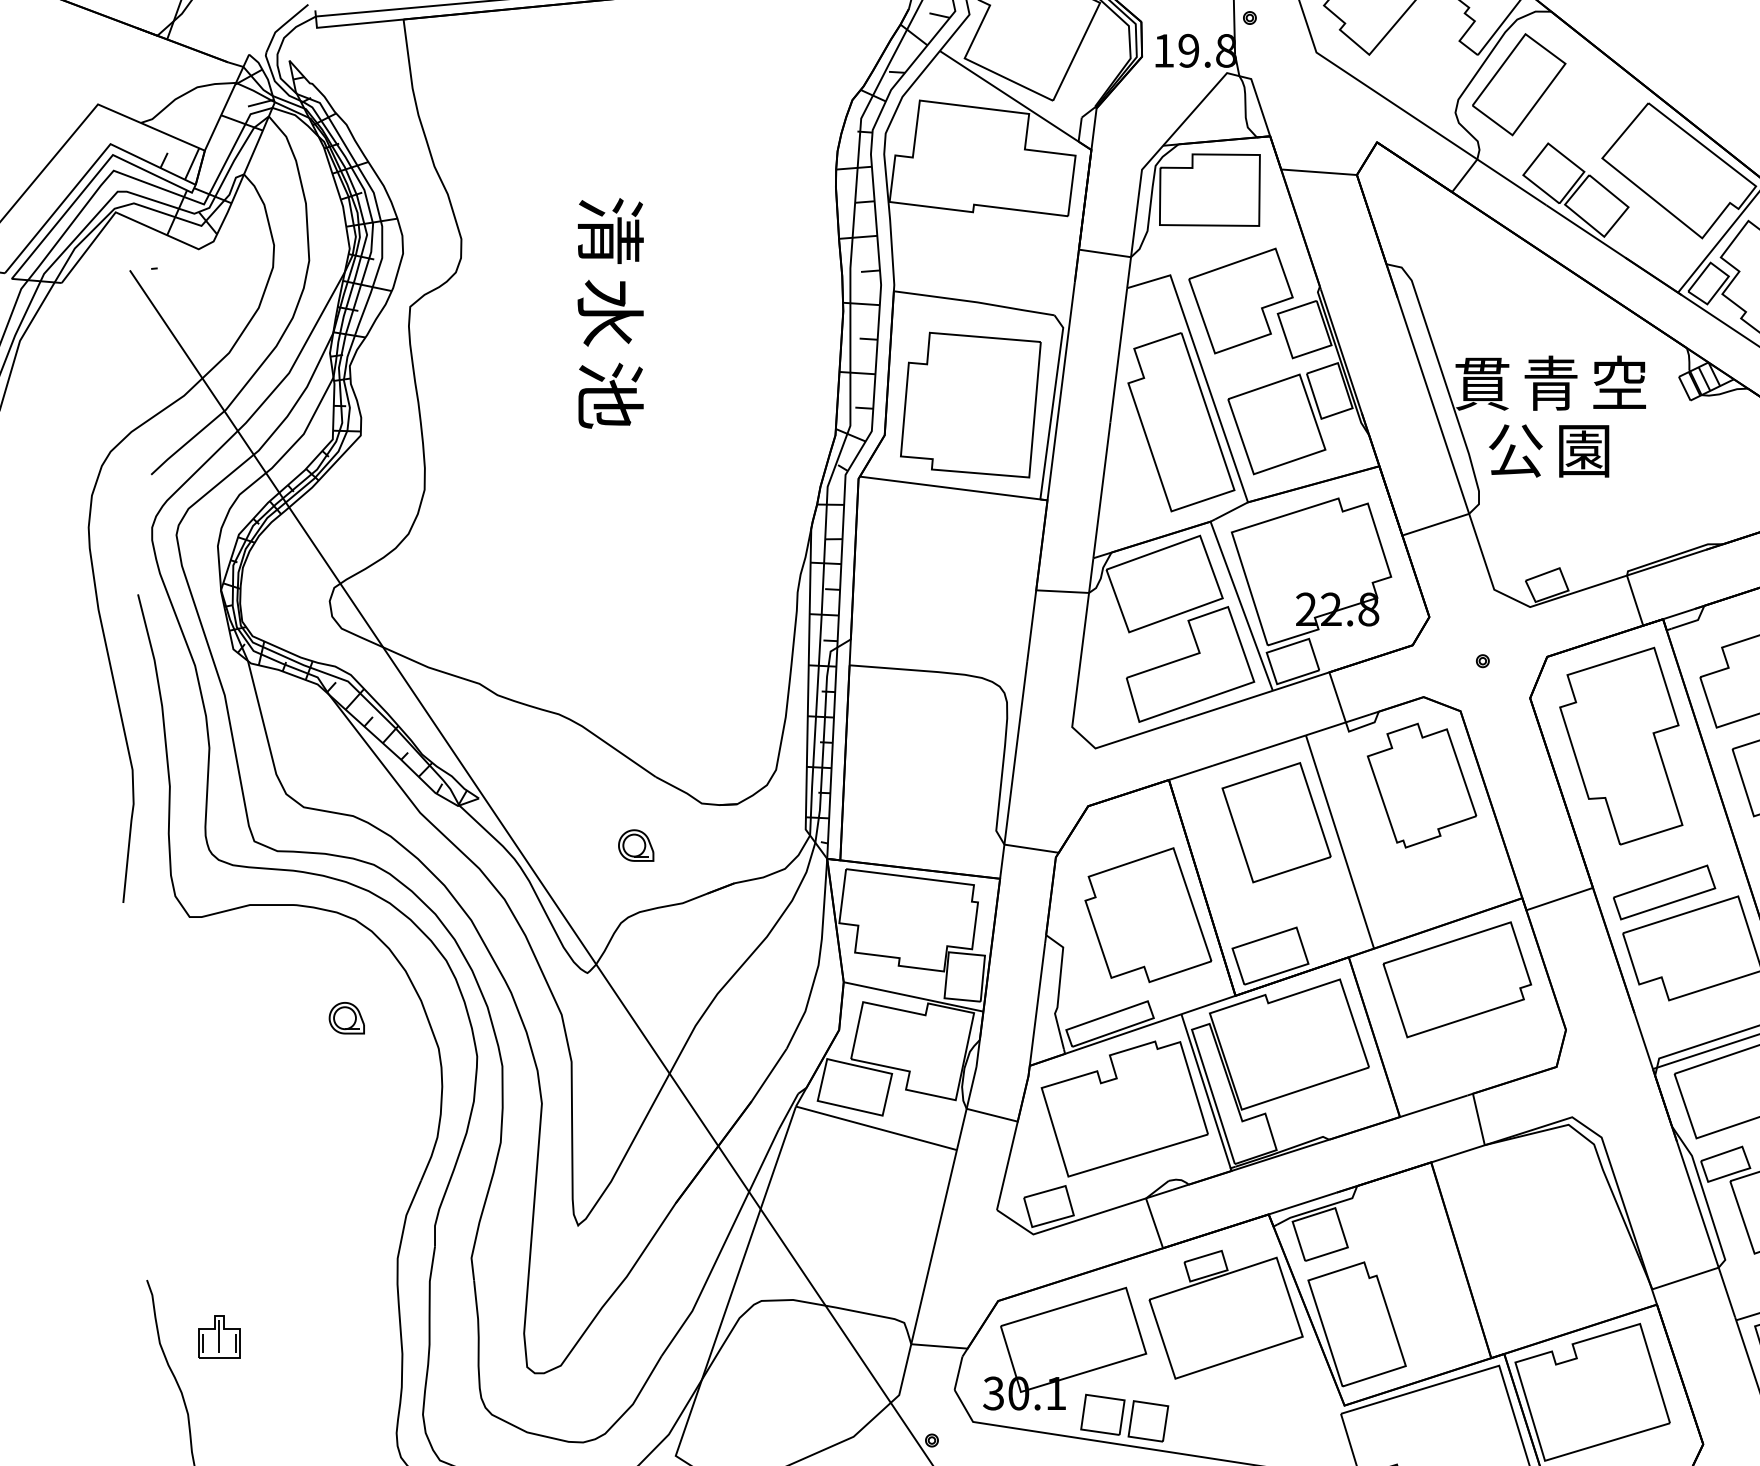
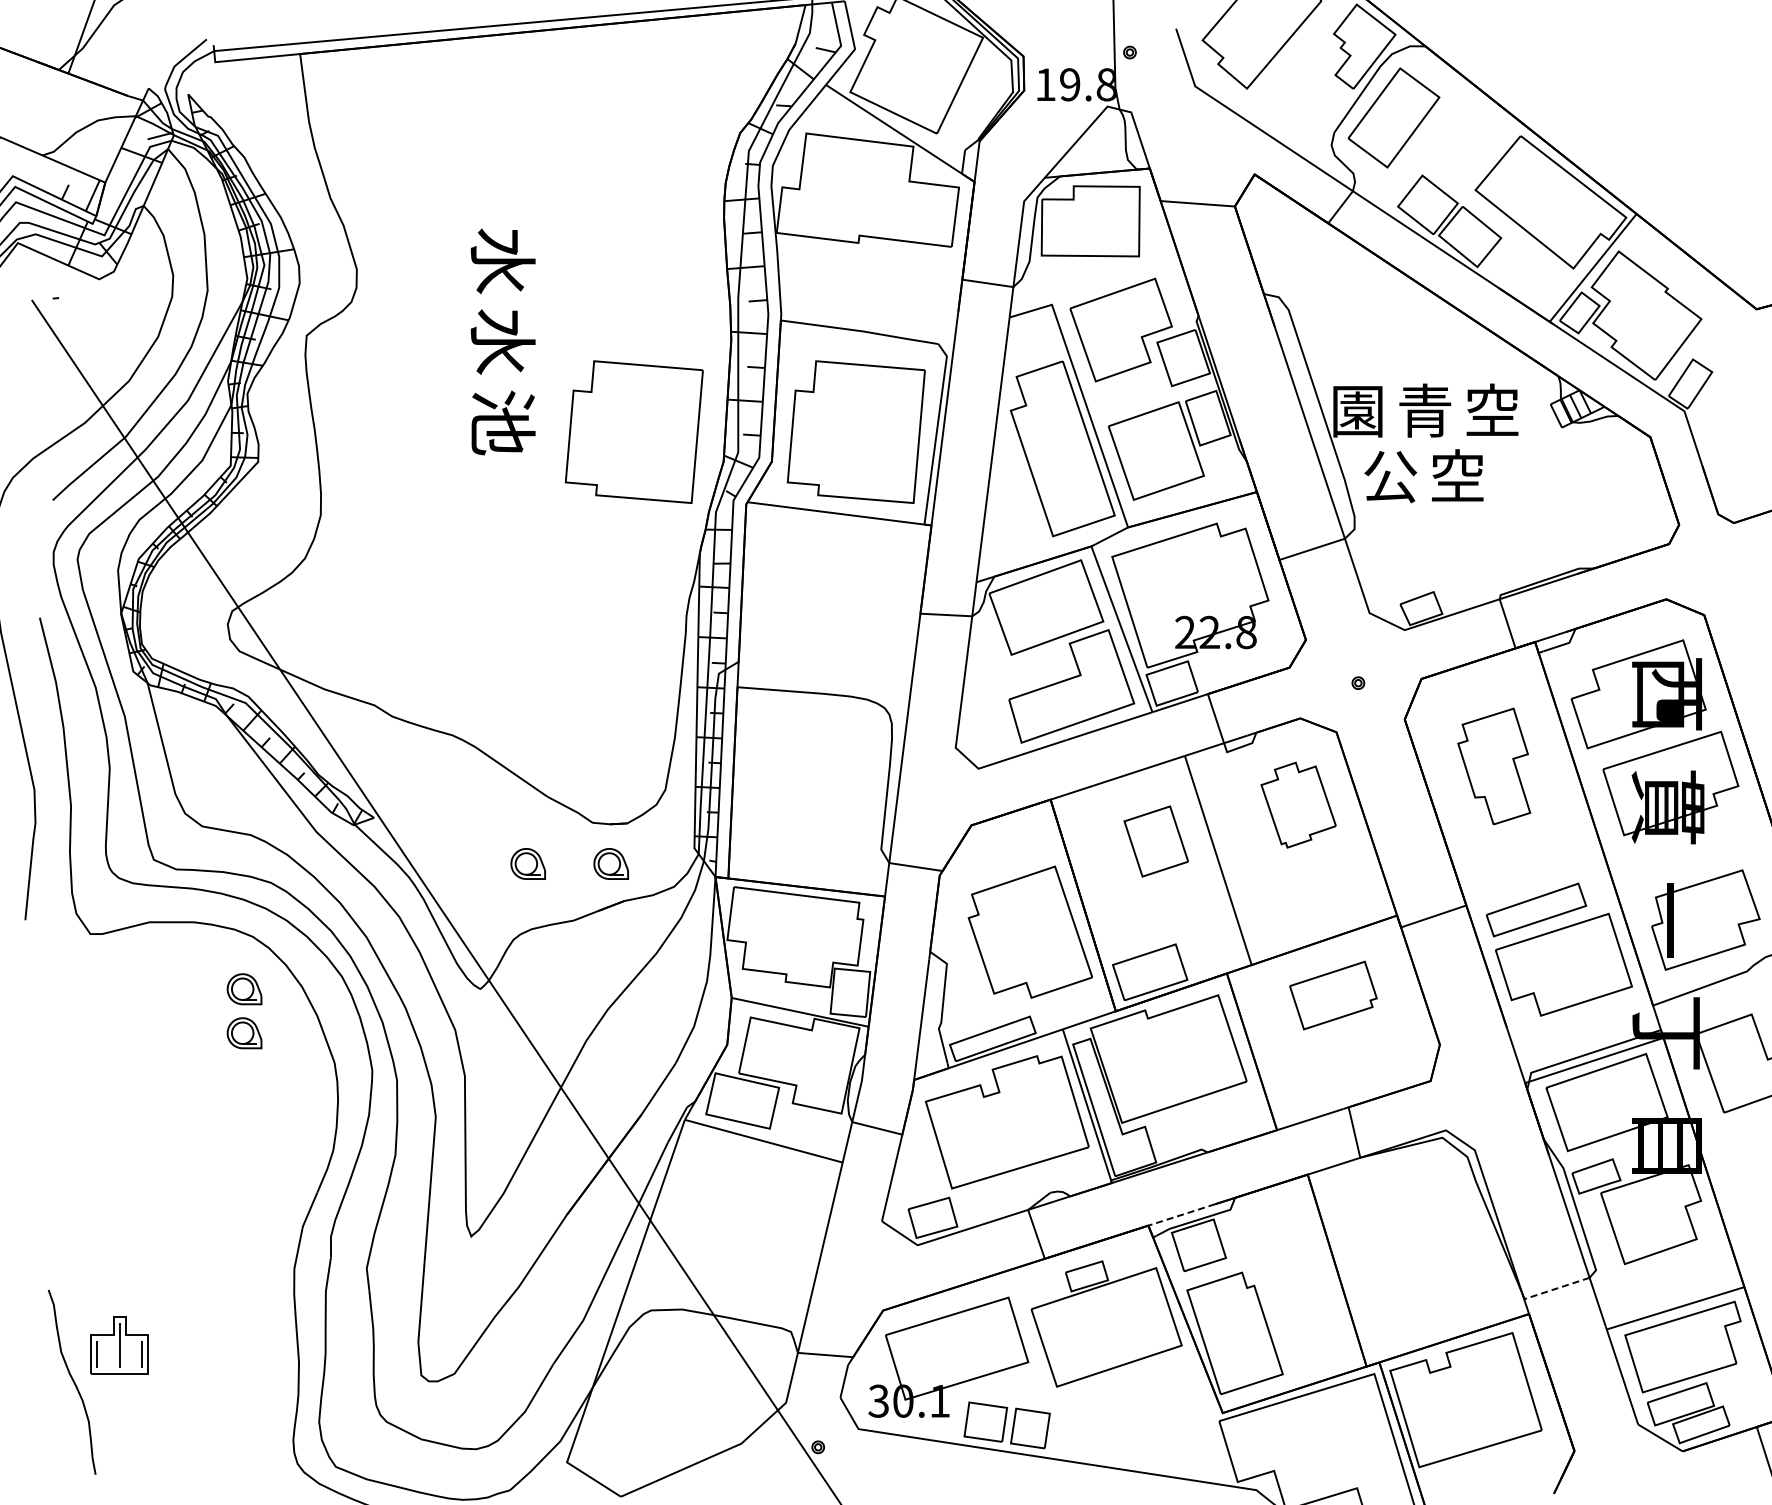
text: (609, 231) -> (502, 261), 清 -> 水
text: (1481, 384) -> (1357, 411), 貫 -> 園
part: (743, 404) -> (633, 431), added
text: (1583, 450) -> (1457, 476), 園 -> 空
part: (1621, 746) -> (1494, 766), size x0.6
part: (1421, 784) -> (1298, 804), size x0.7
part: (1276, 822) -> (1156, 841), size x0.6
part: (720, 845) -> (610, 863), added
part: (346, 973) -> (244, 989), added
part: (1457, 979) -> (1333, 995), size x0.6
line: (1302, 1204) -> (1181, 1215), solid -> dashed
line: (1684, 1278) -> (1556, 1288), solid -> dashed
part: (219, 1336) -> (119, 1345), size x1.4

